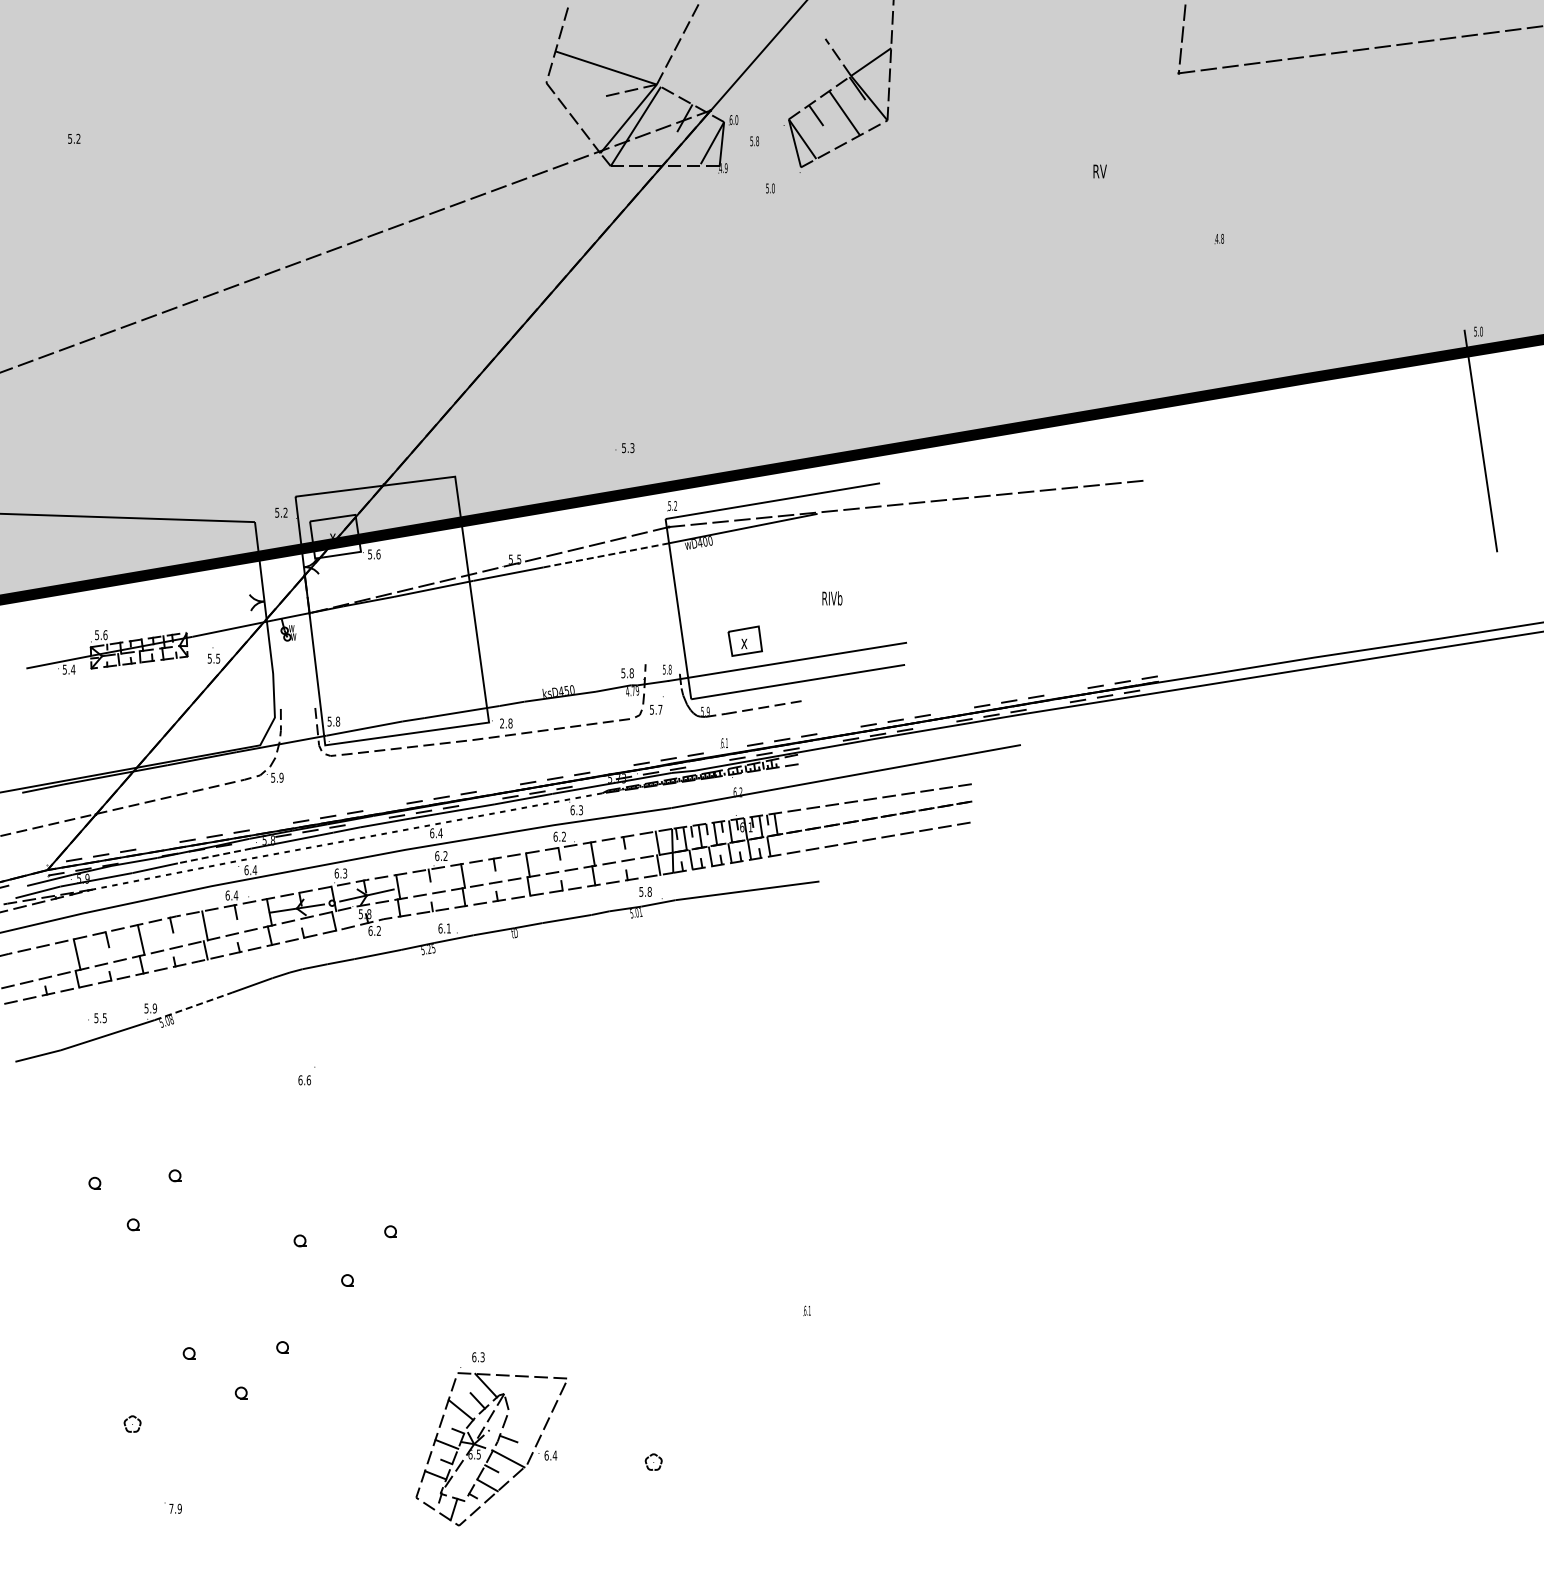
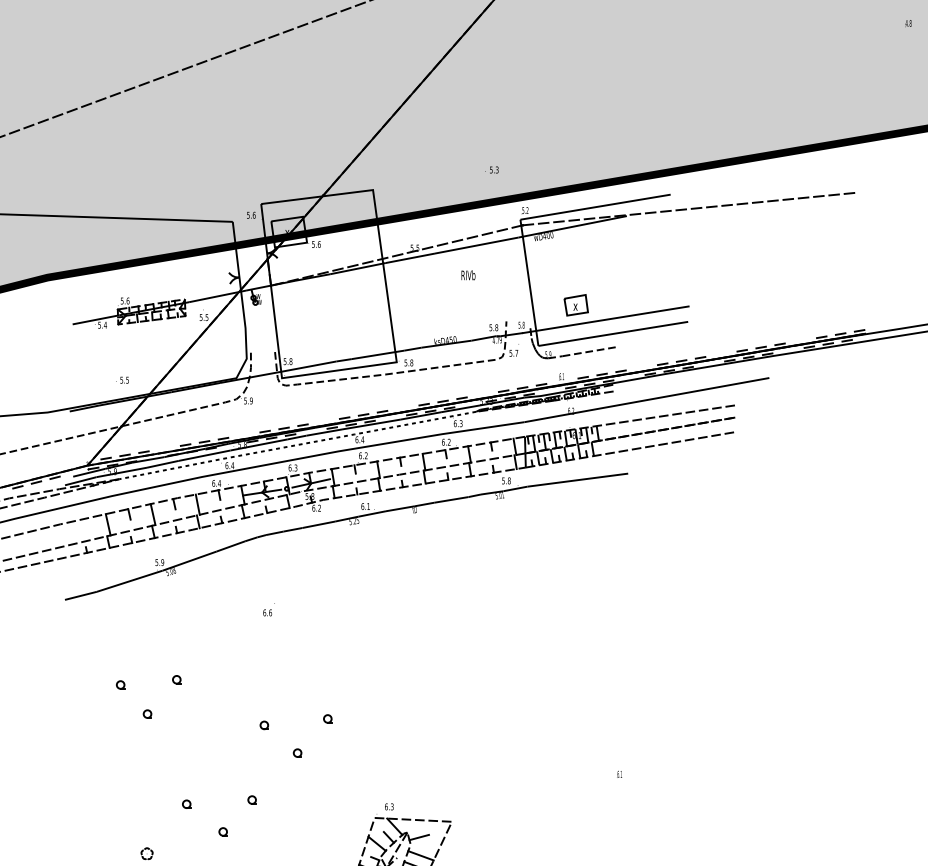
text: (285, 512) -> (254, 215), 5.2 -> 5.6
line: (603, 555) -> (476, 245), dashed -> solid
text: (832, 598) -> (468, 275), moved
text: (502, 723) -> (406, 362), 2.8 -> 5.8
line: (214, 855) -> (204, 455), dashed -> solid
line: (193, 1006) -> (189, 561), dashed -> solid
text: (97, 1018) -> (122, 380), moved
line: (521, 1400) -> (419, 837), added
line: (523, 1426) -> (420, 855), added

